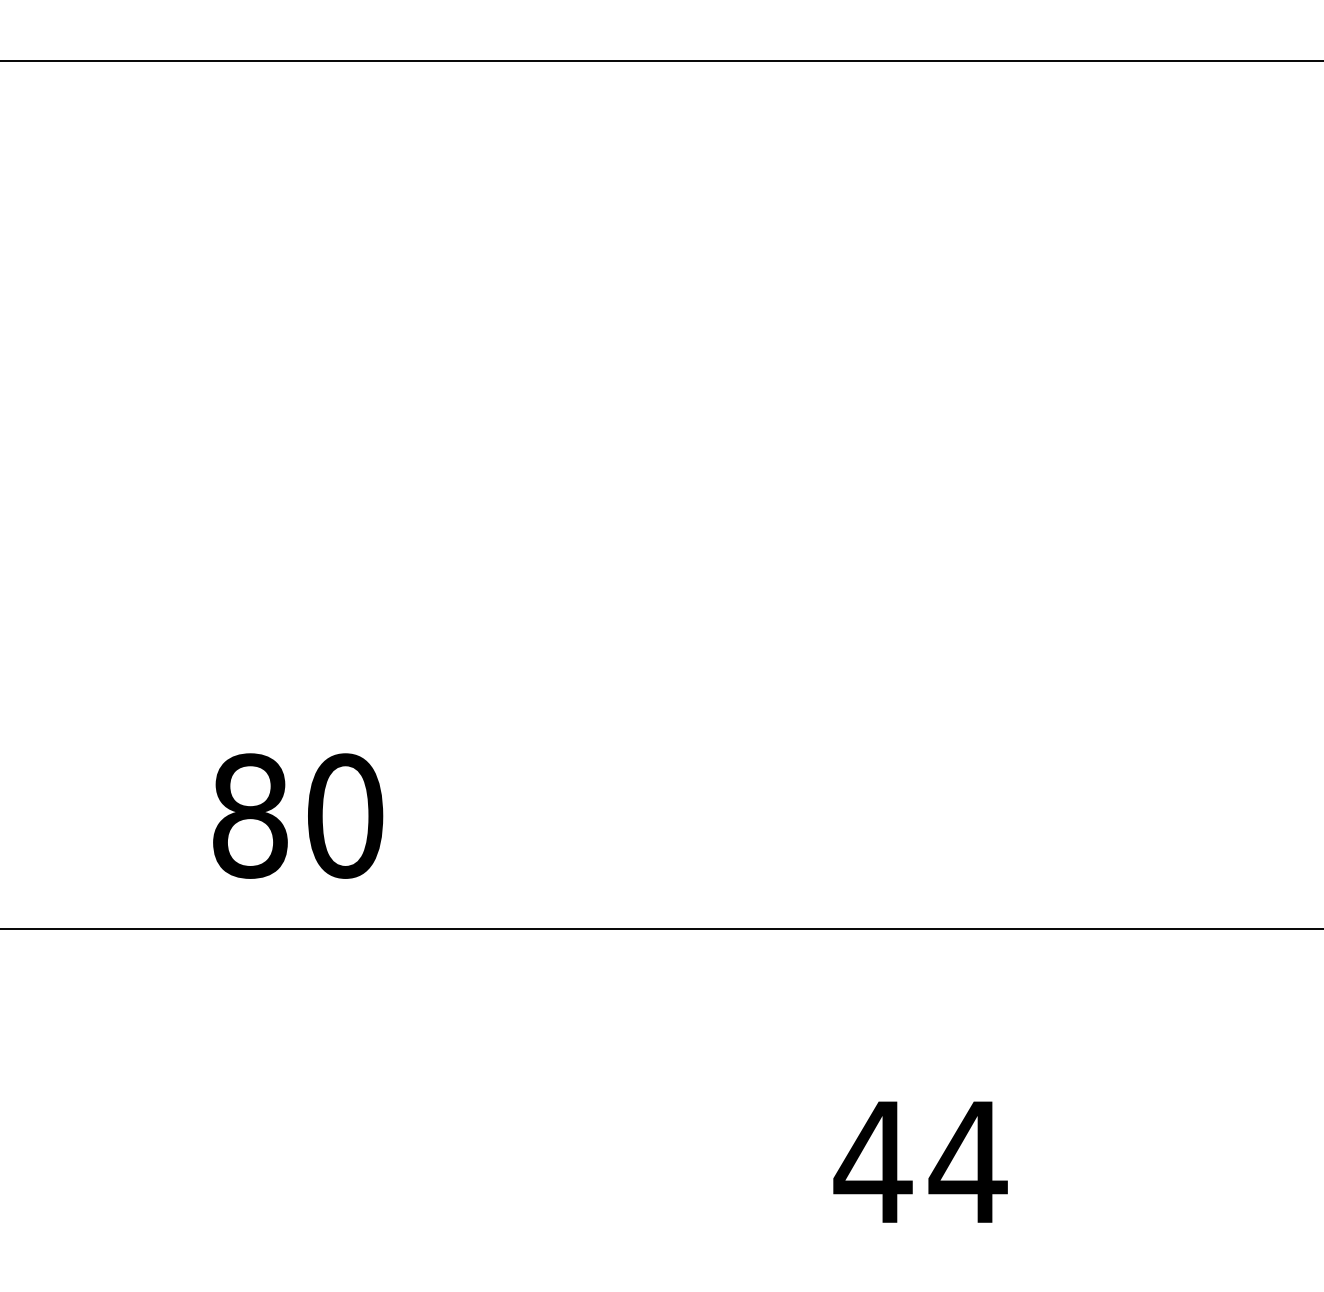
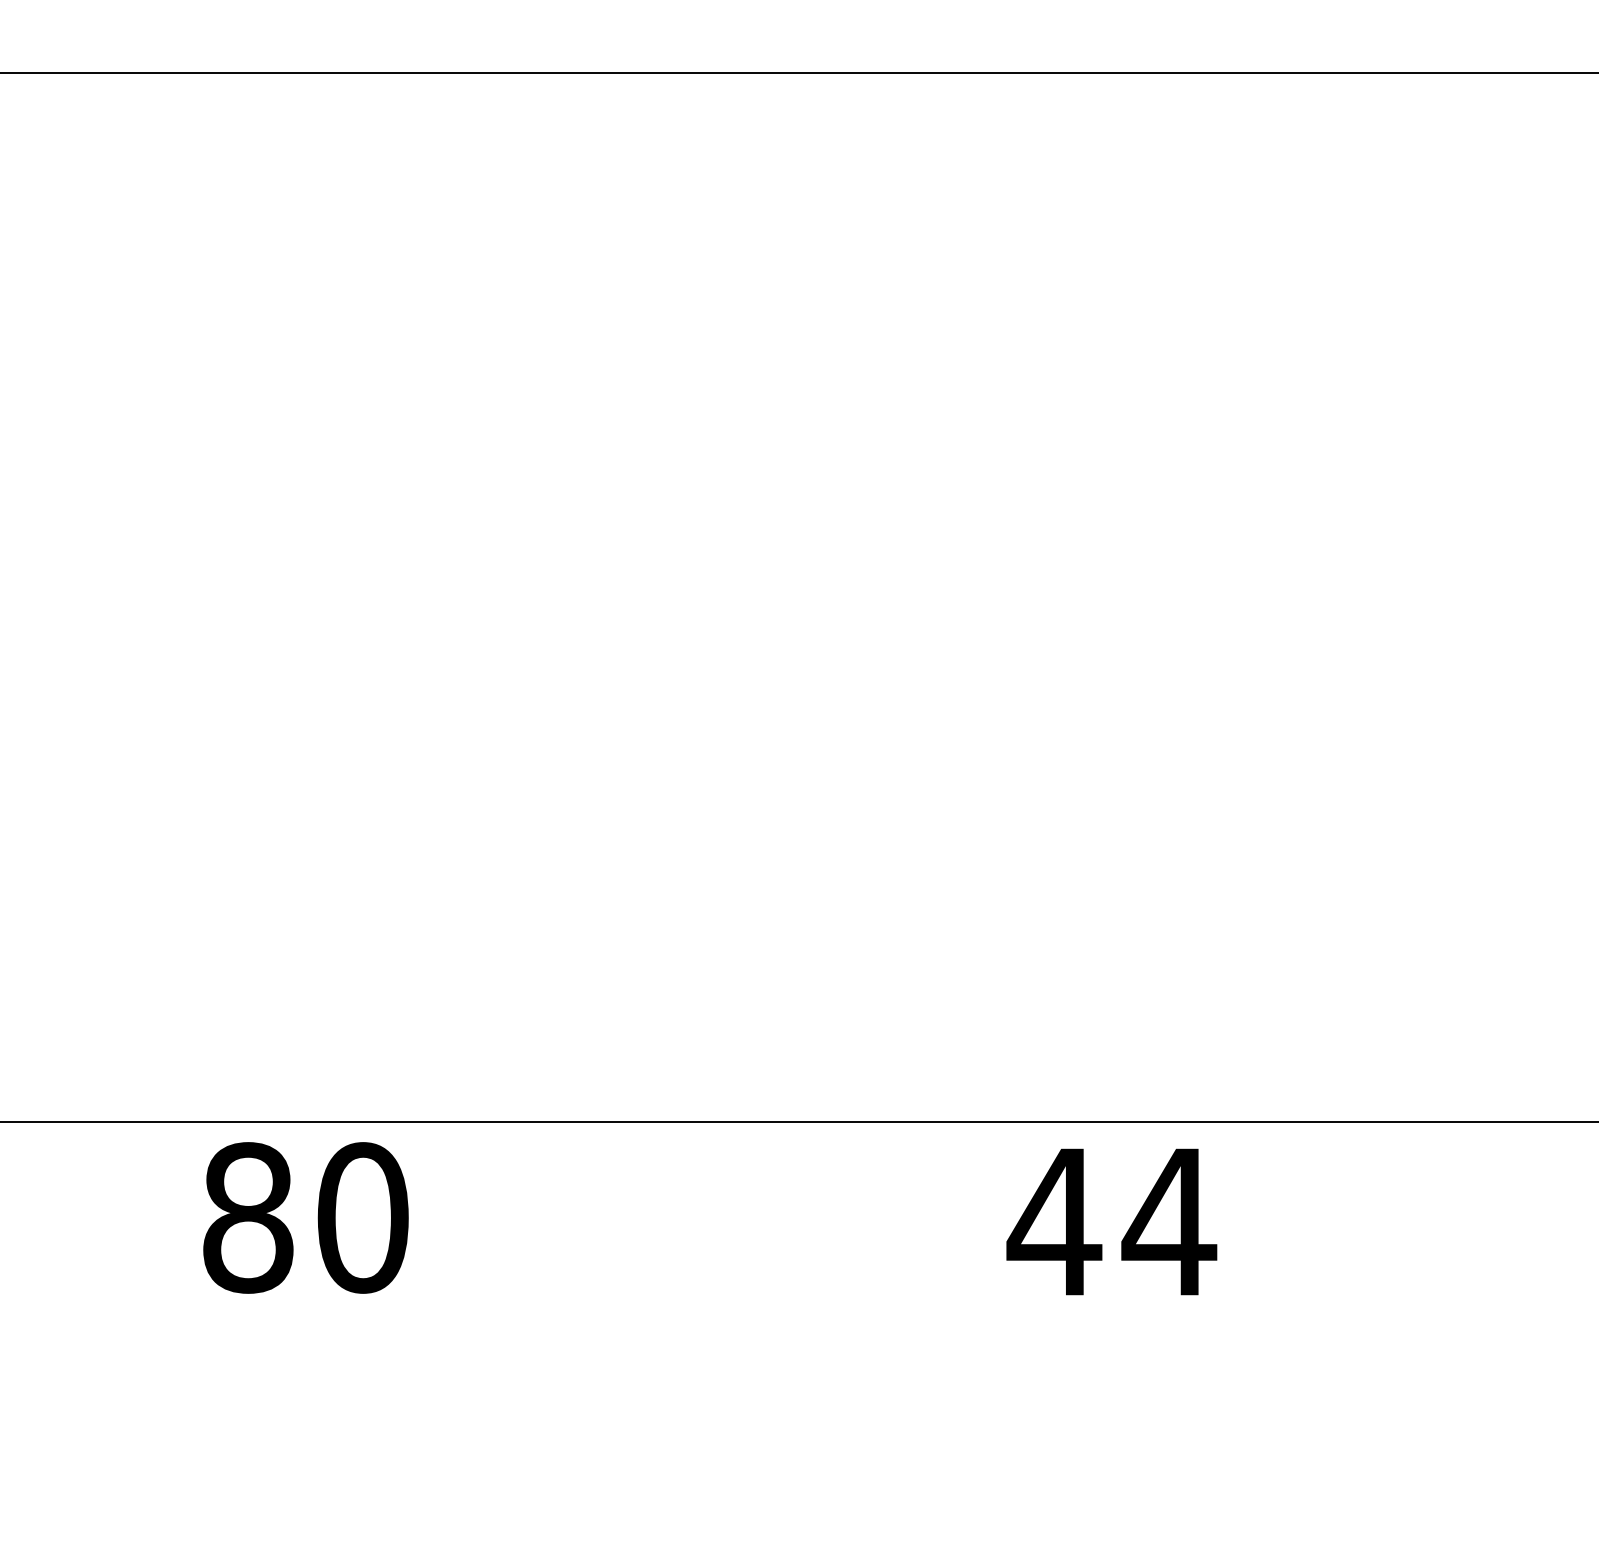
text: (297, 815) -> (305, 1217), moved
text: (920, 1161) -> (1111, 1221), moved

